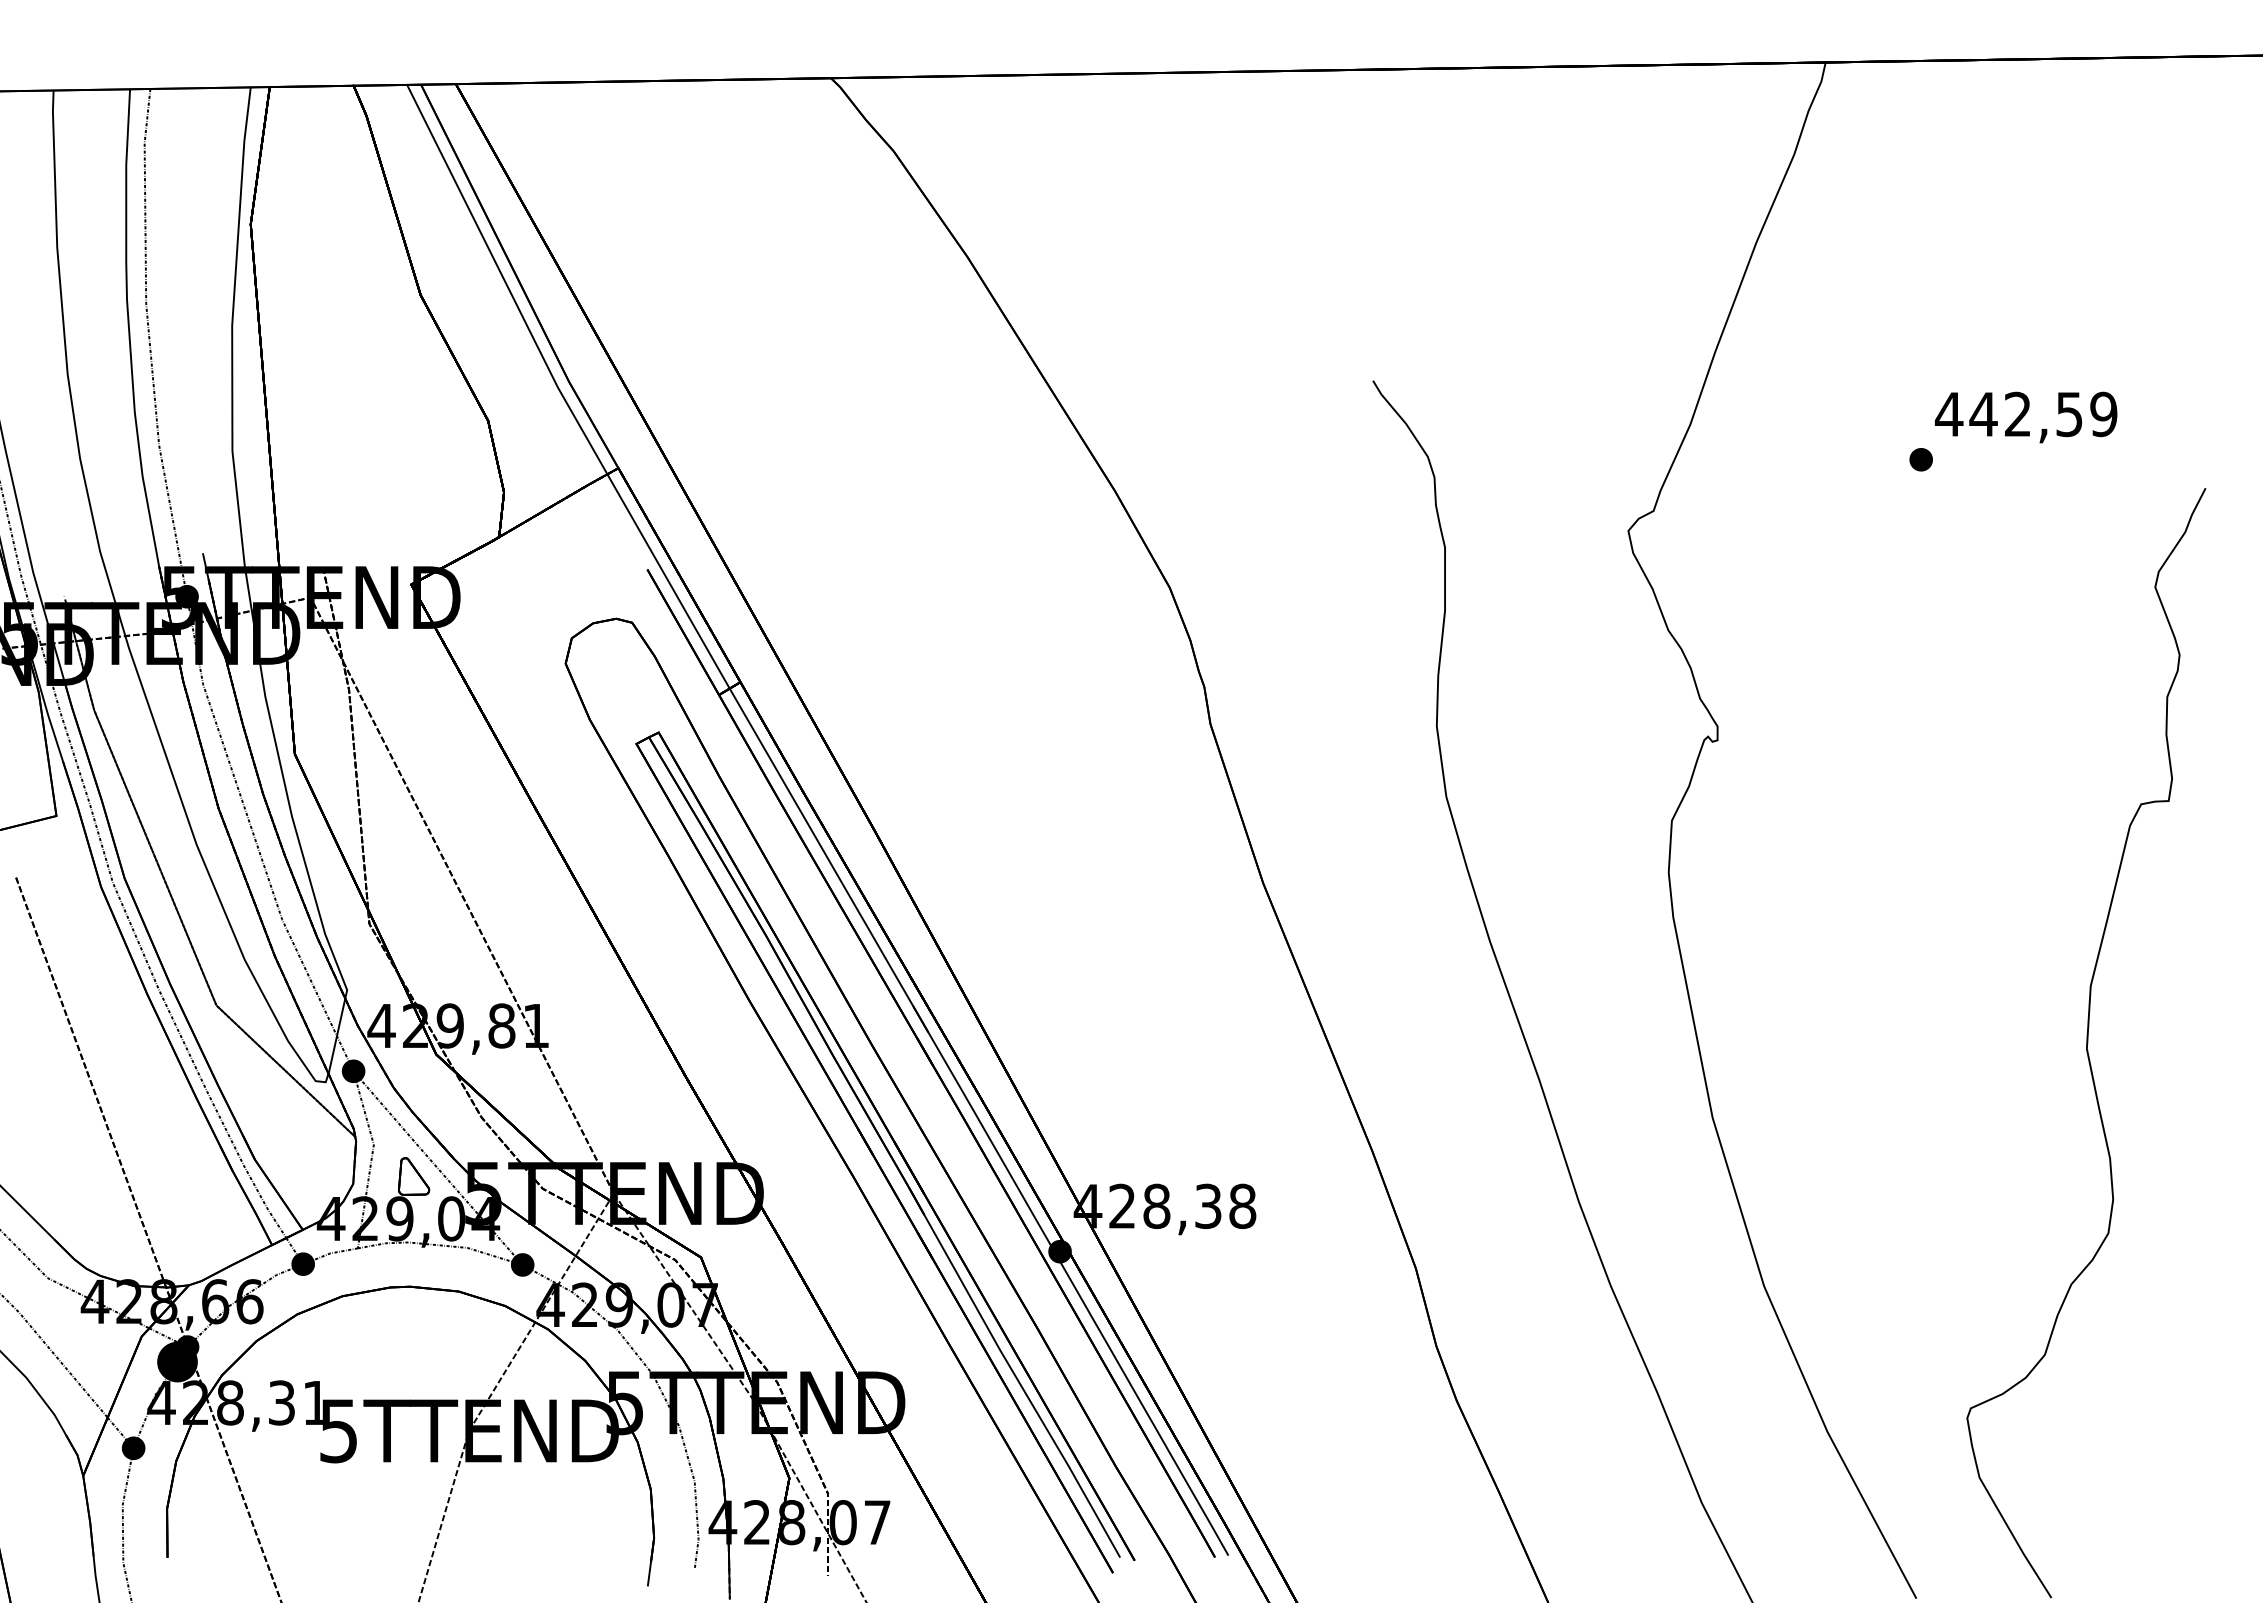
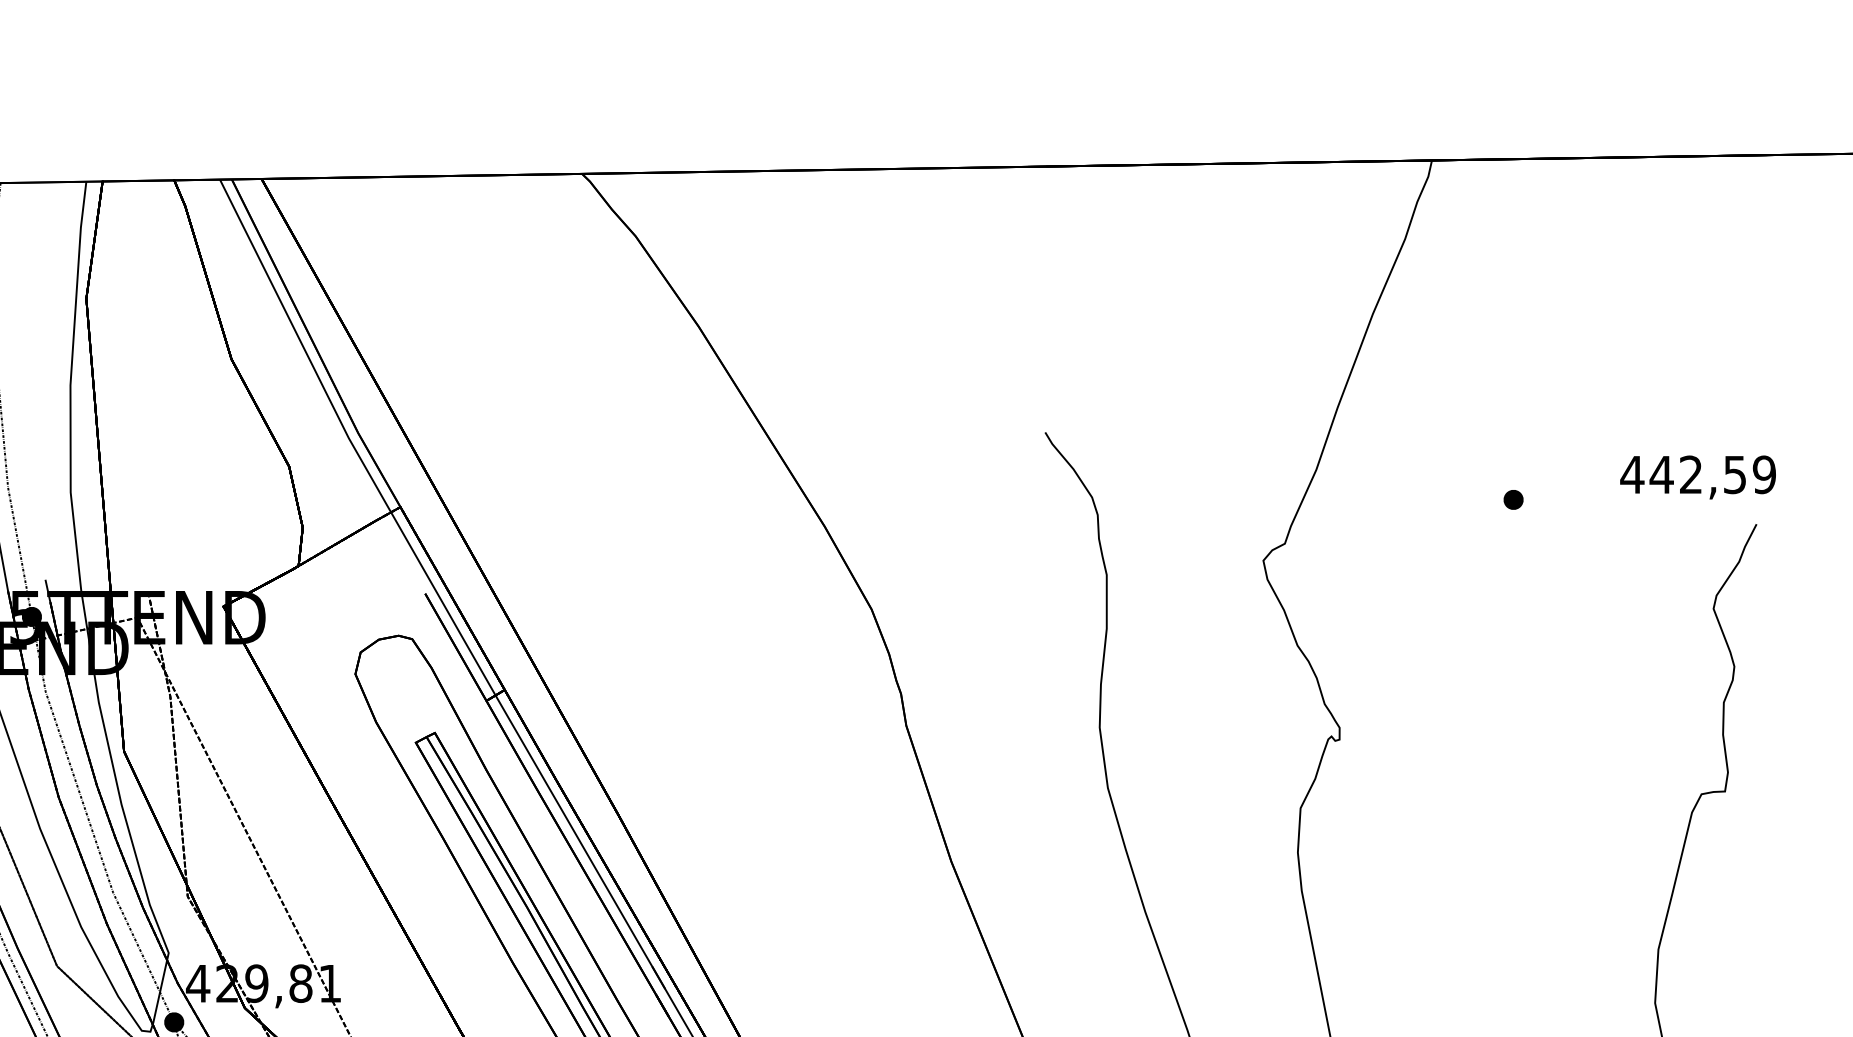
text: (2026, 417) -> (1698, 477), moved

